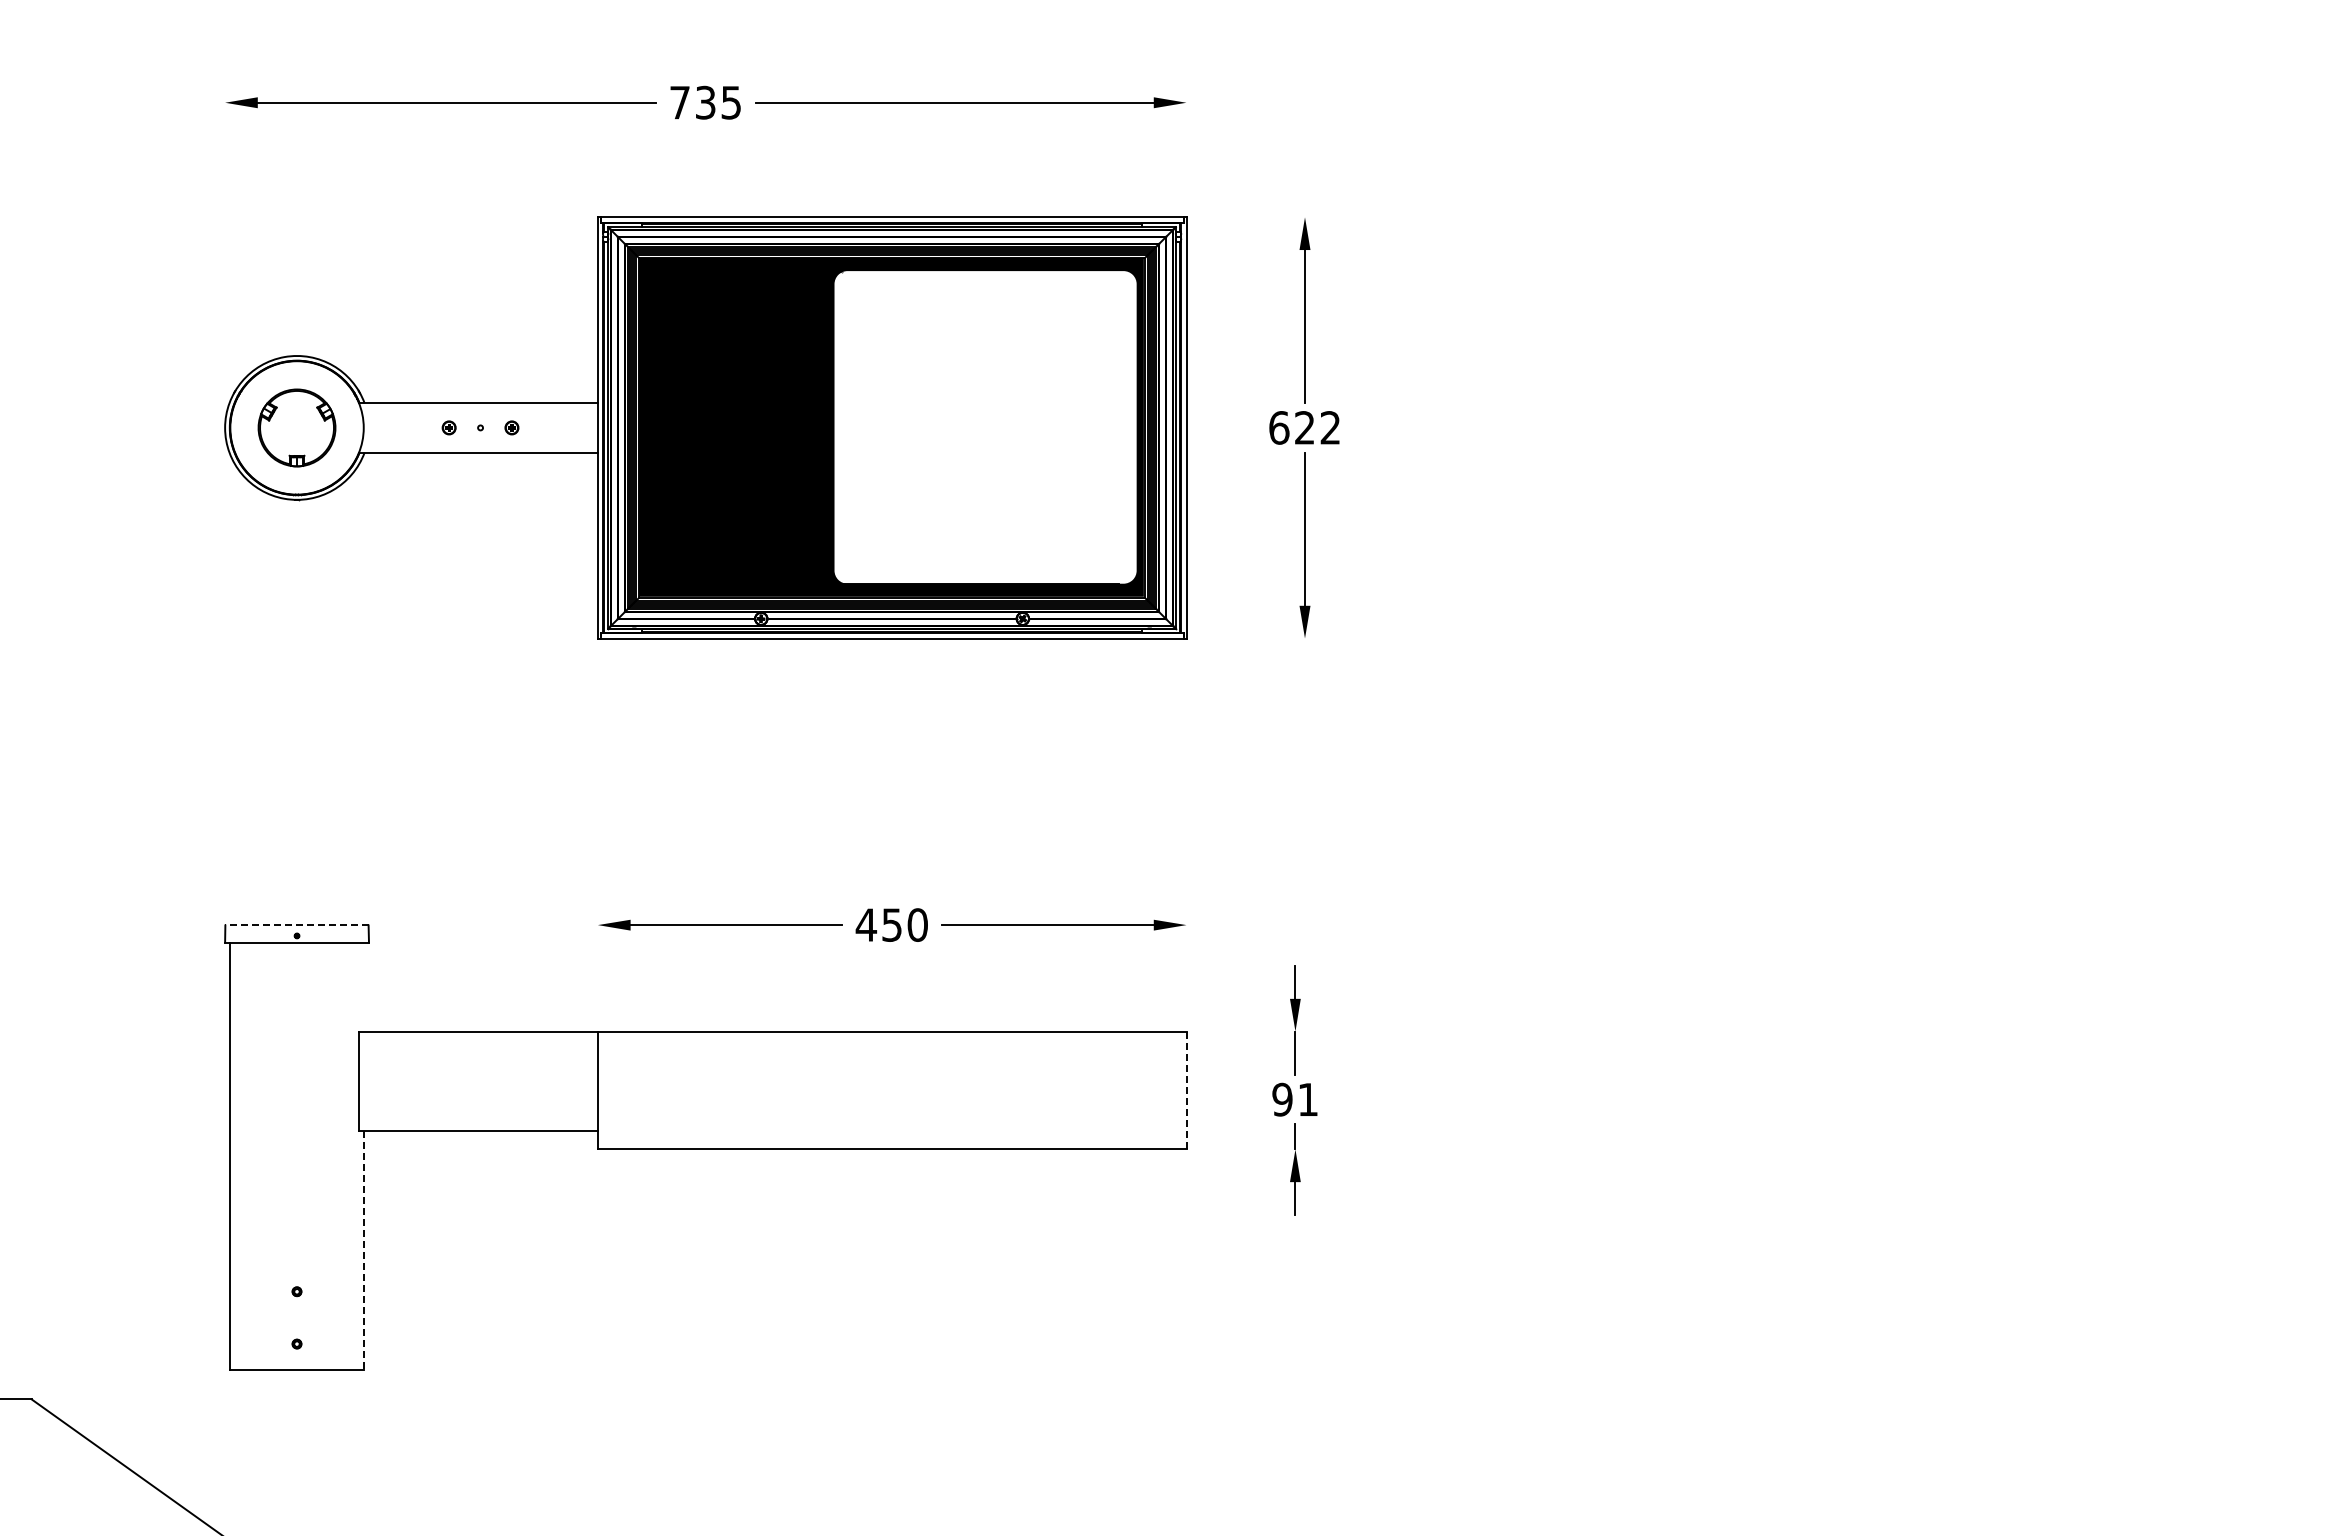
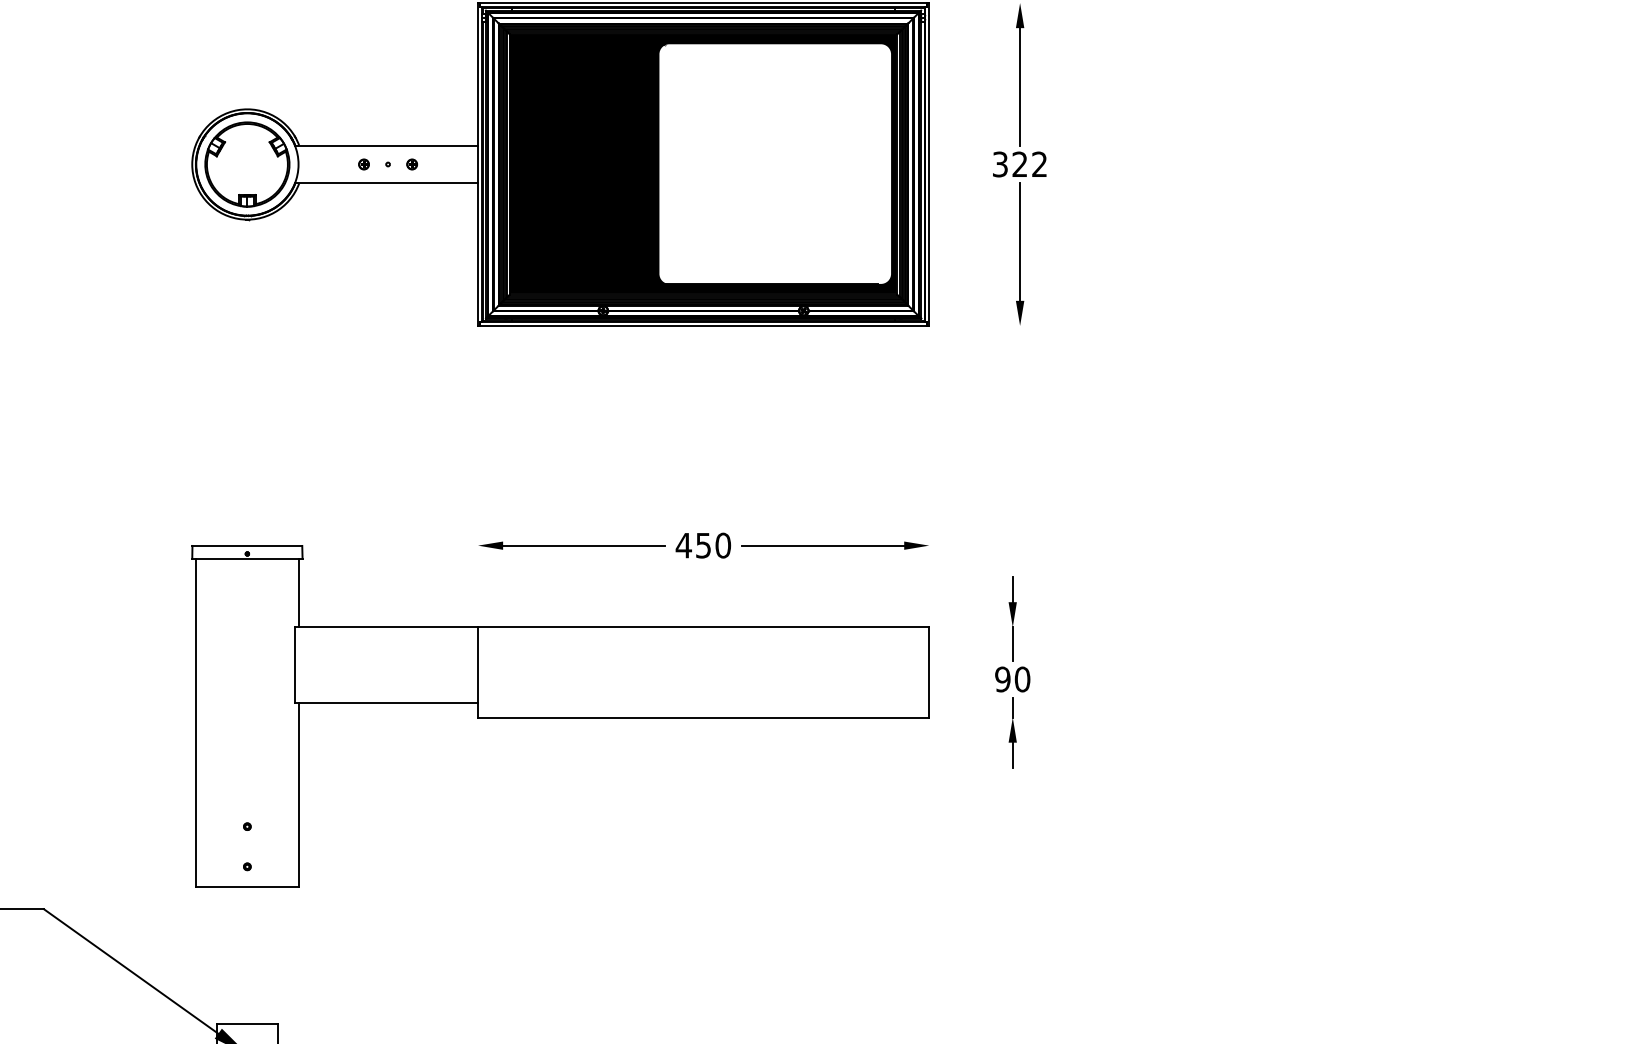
part: (296, 427) -> (246, 164), size x1.43
text: (1279, 427) -> (1000, 164), 622 -> 322
line: (296, 925) -> (246, 545), dashed -> solid
line: (363, 986) -> (298, 592), added
line: (1186, 1090) -> (929, 672), dashed -> solid
text: (1308, 1099) -> (1022, 679), 91 -> 90
line: (363, 1250) -> (298, 795), dashed -> solid

